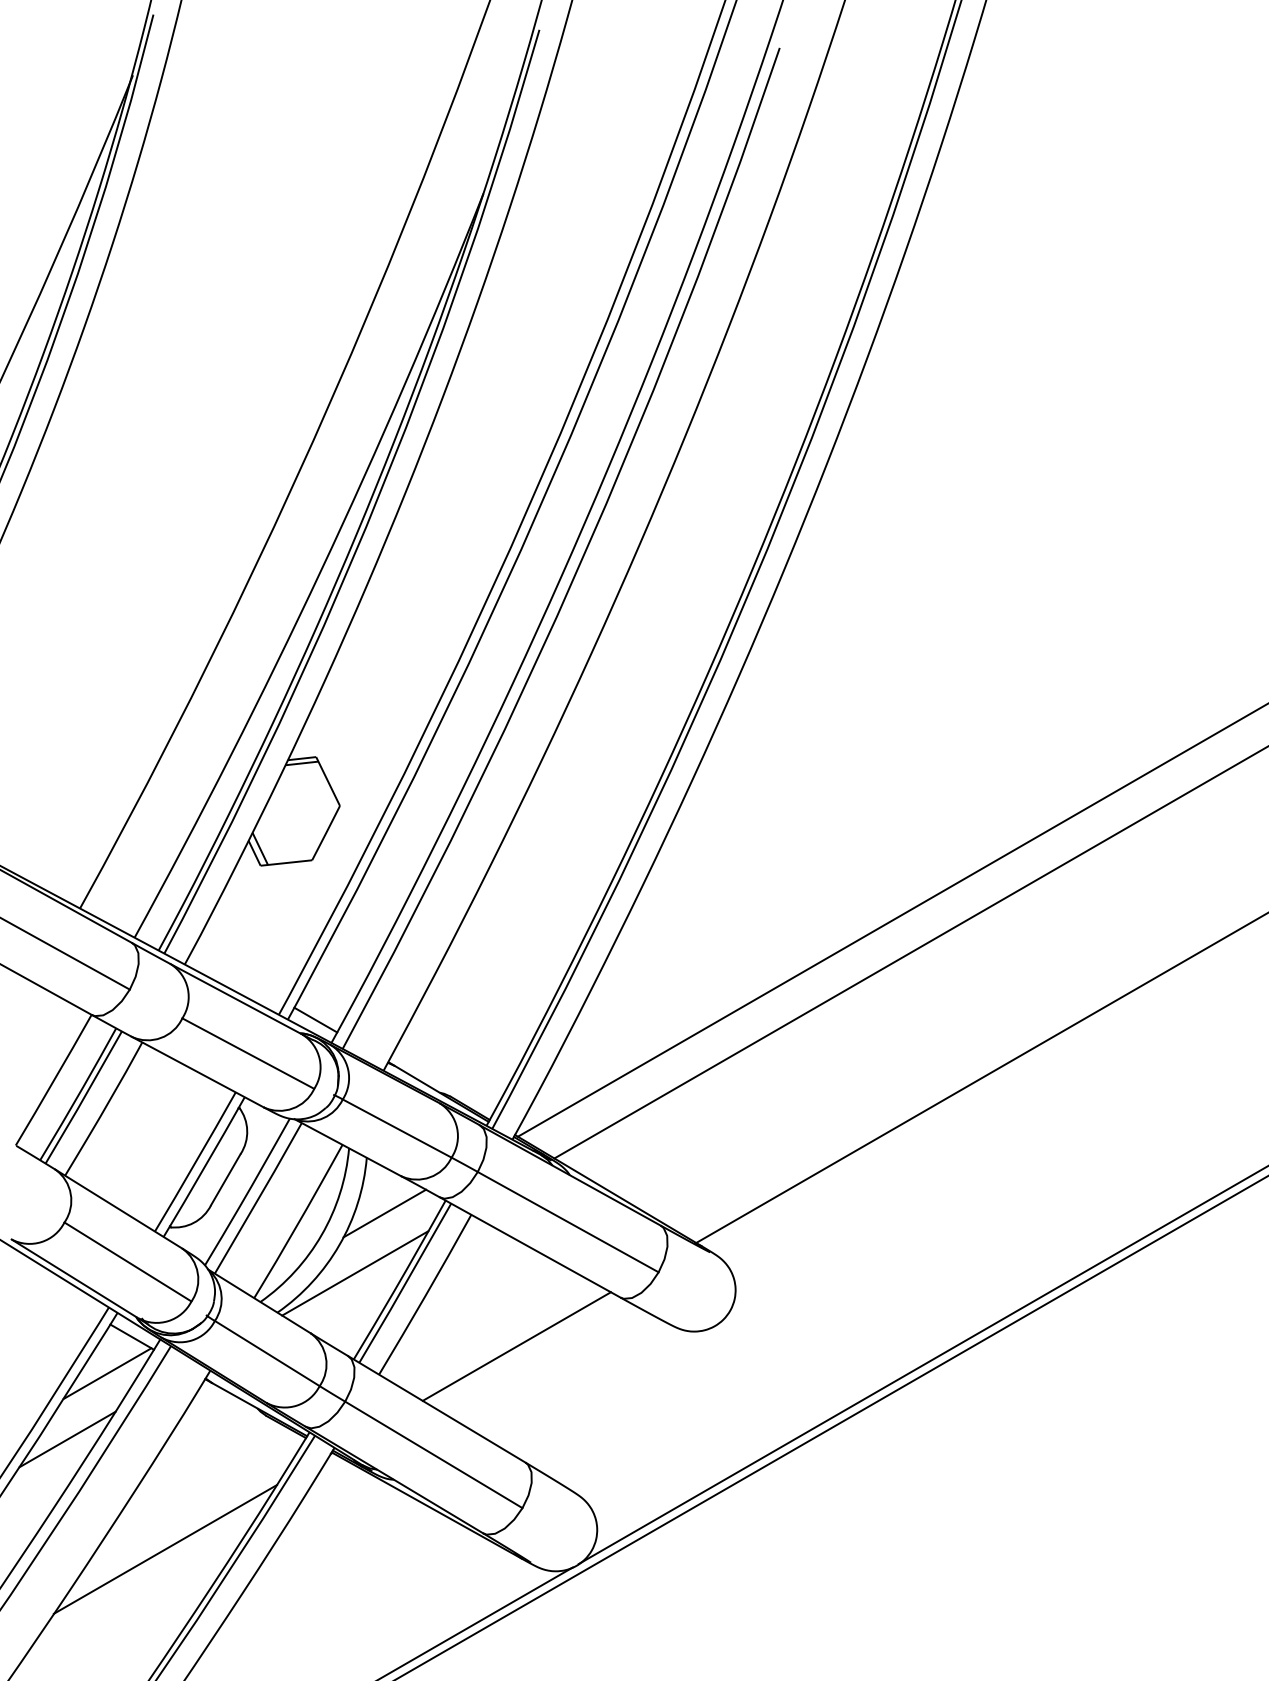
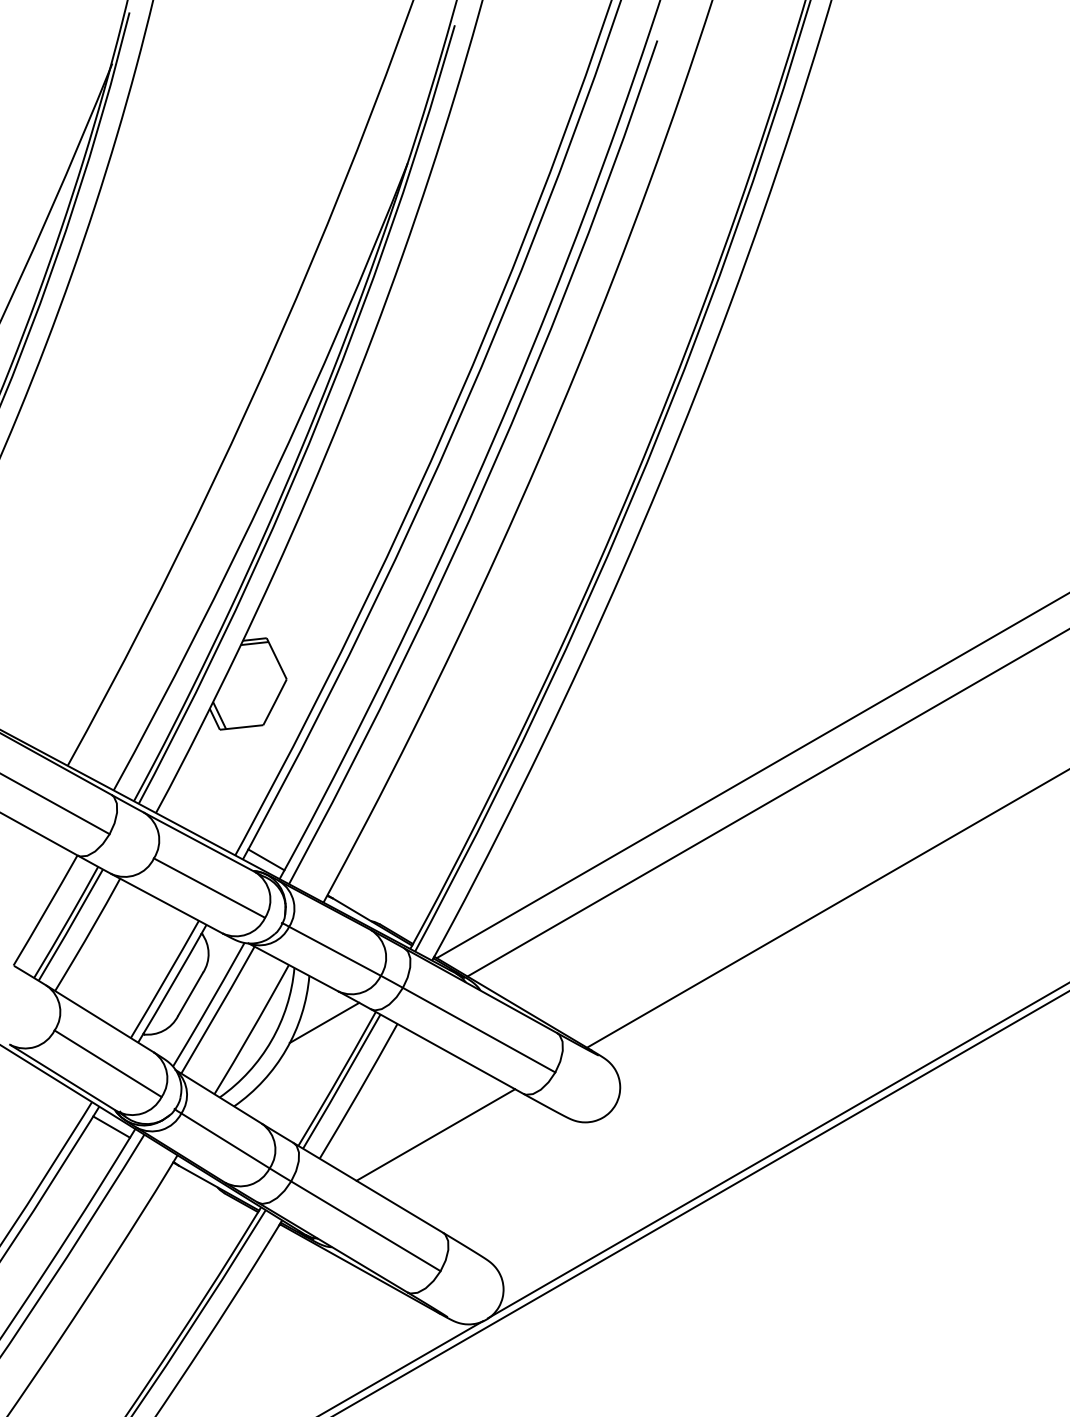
line: (355, 1273) -> (299, 1073), removed
line: (107, 1373) -> (90, 1157), removed
line: (67, 1439) -> (57, 1213), removed
line: (165, 1549) -> (139, 1306), removed

